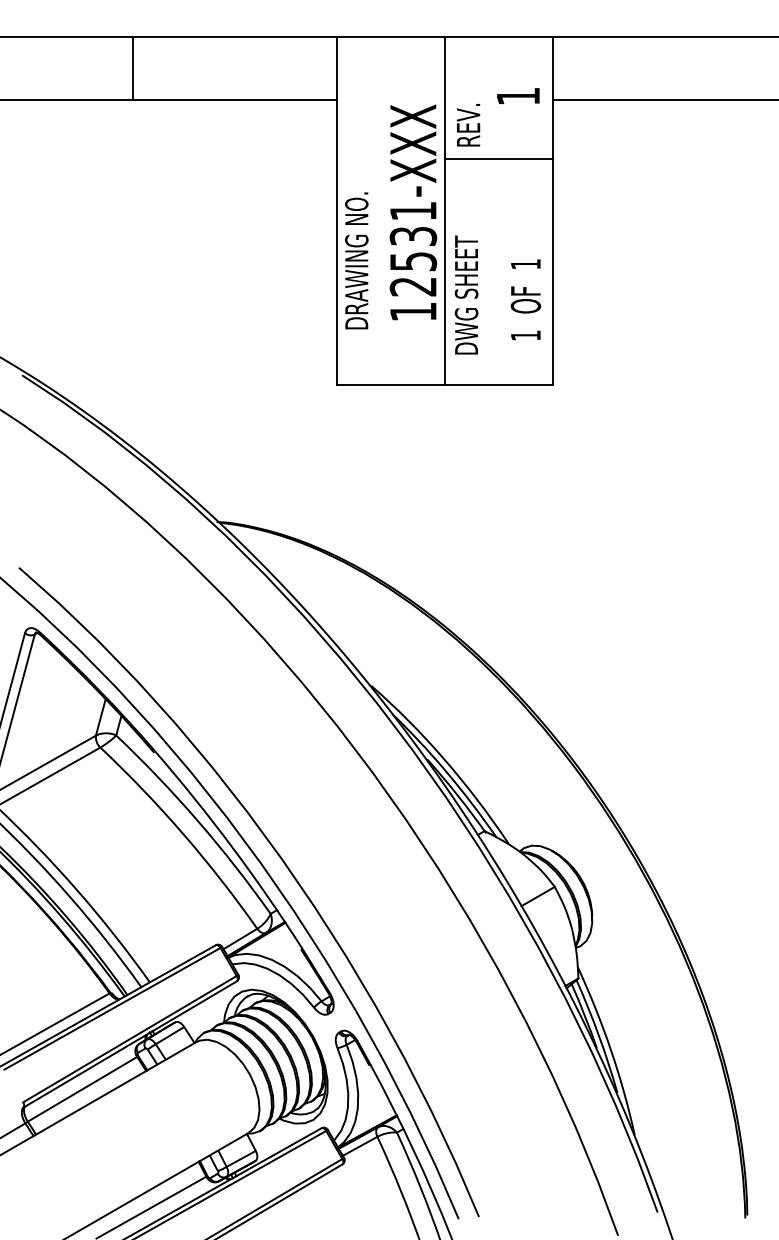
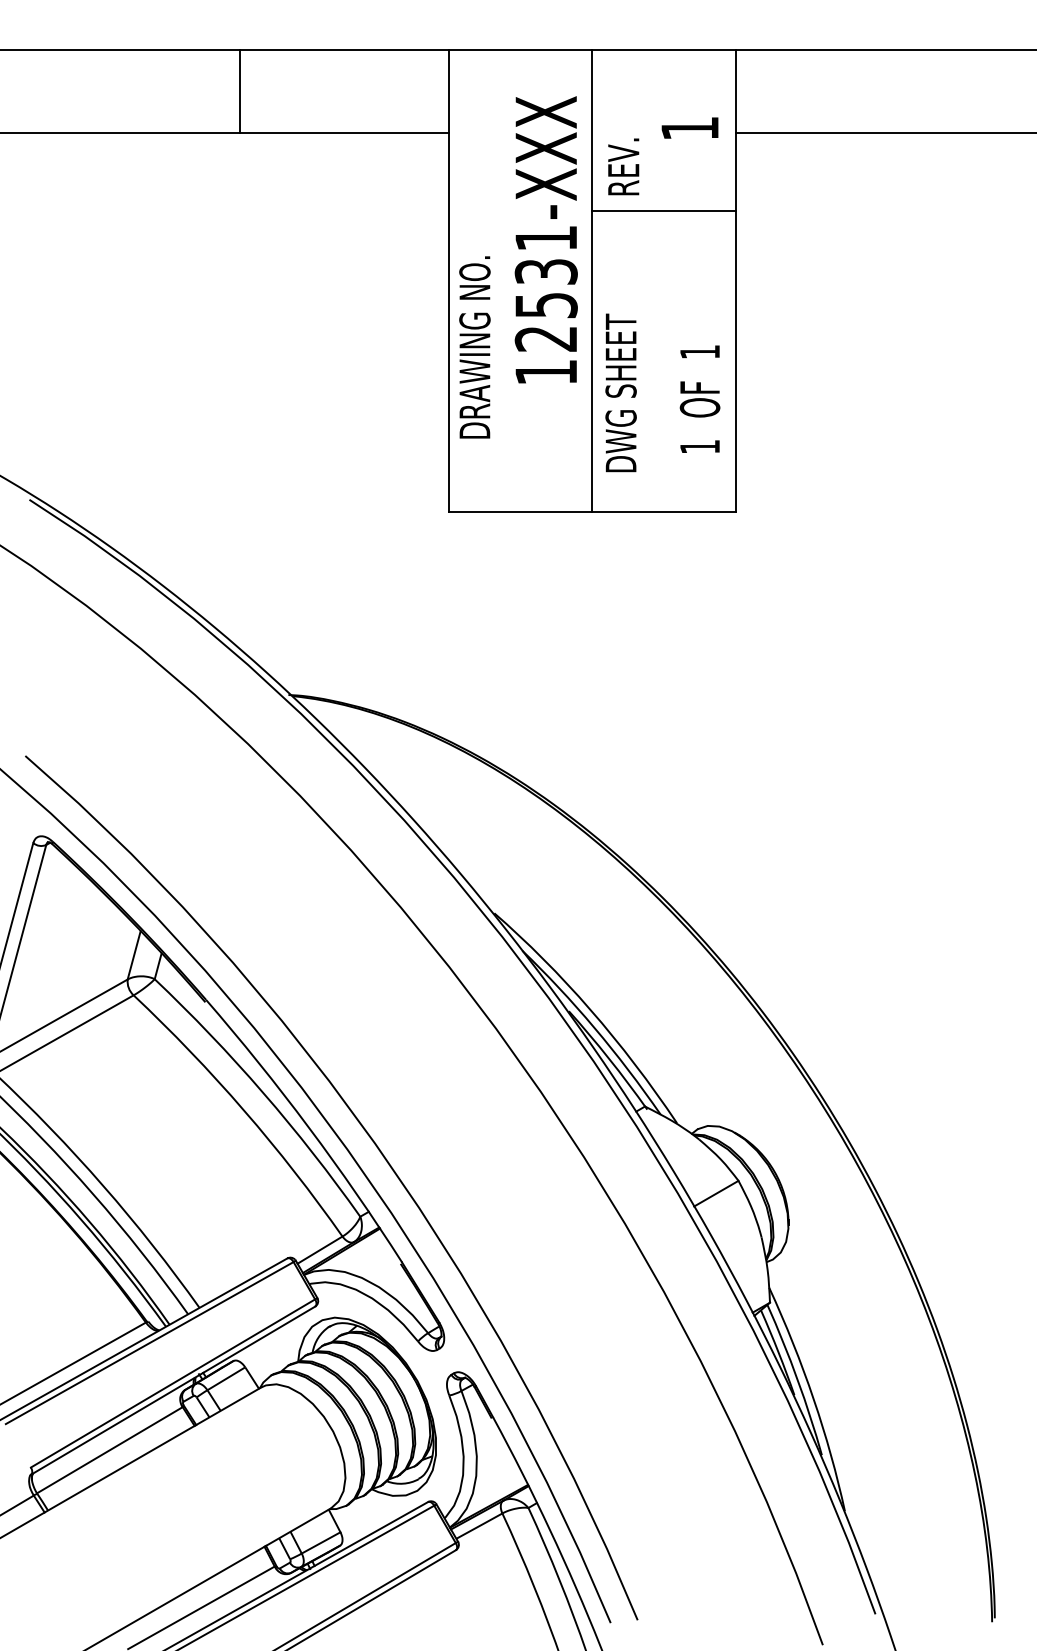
line: (133, 68) -> (240, 91), moved
text: (412, 212) -> (545, 239), moved

